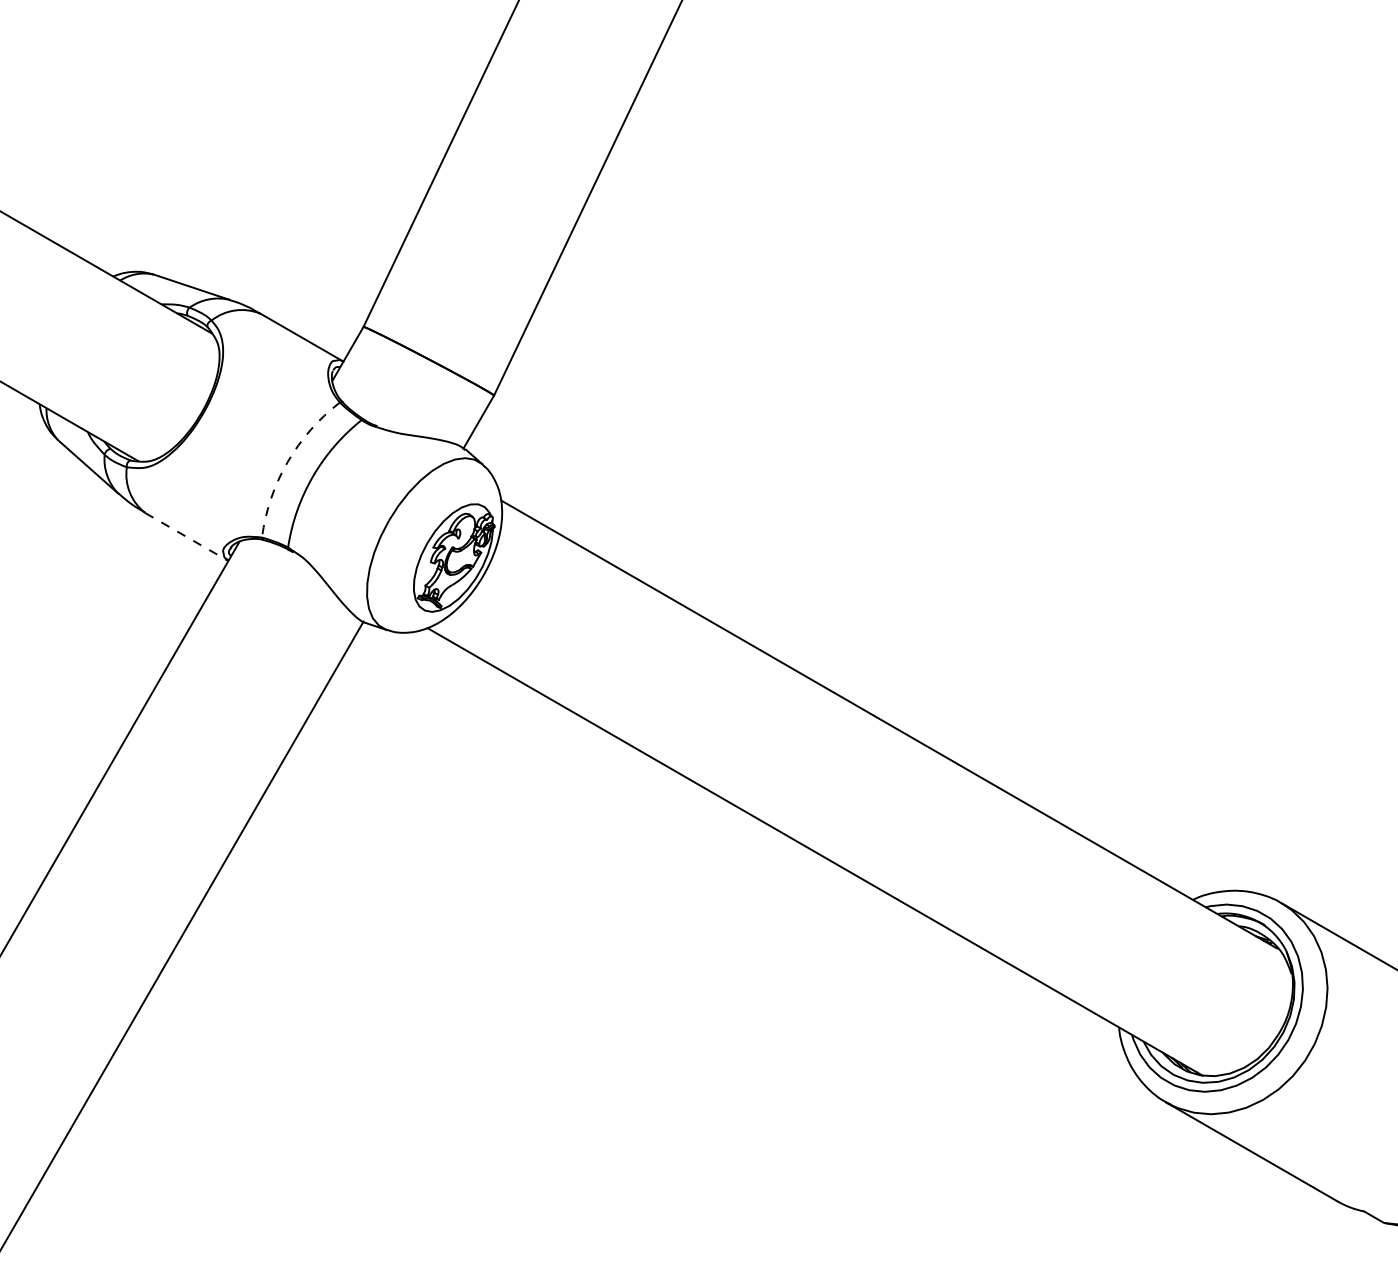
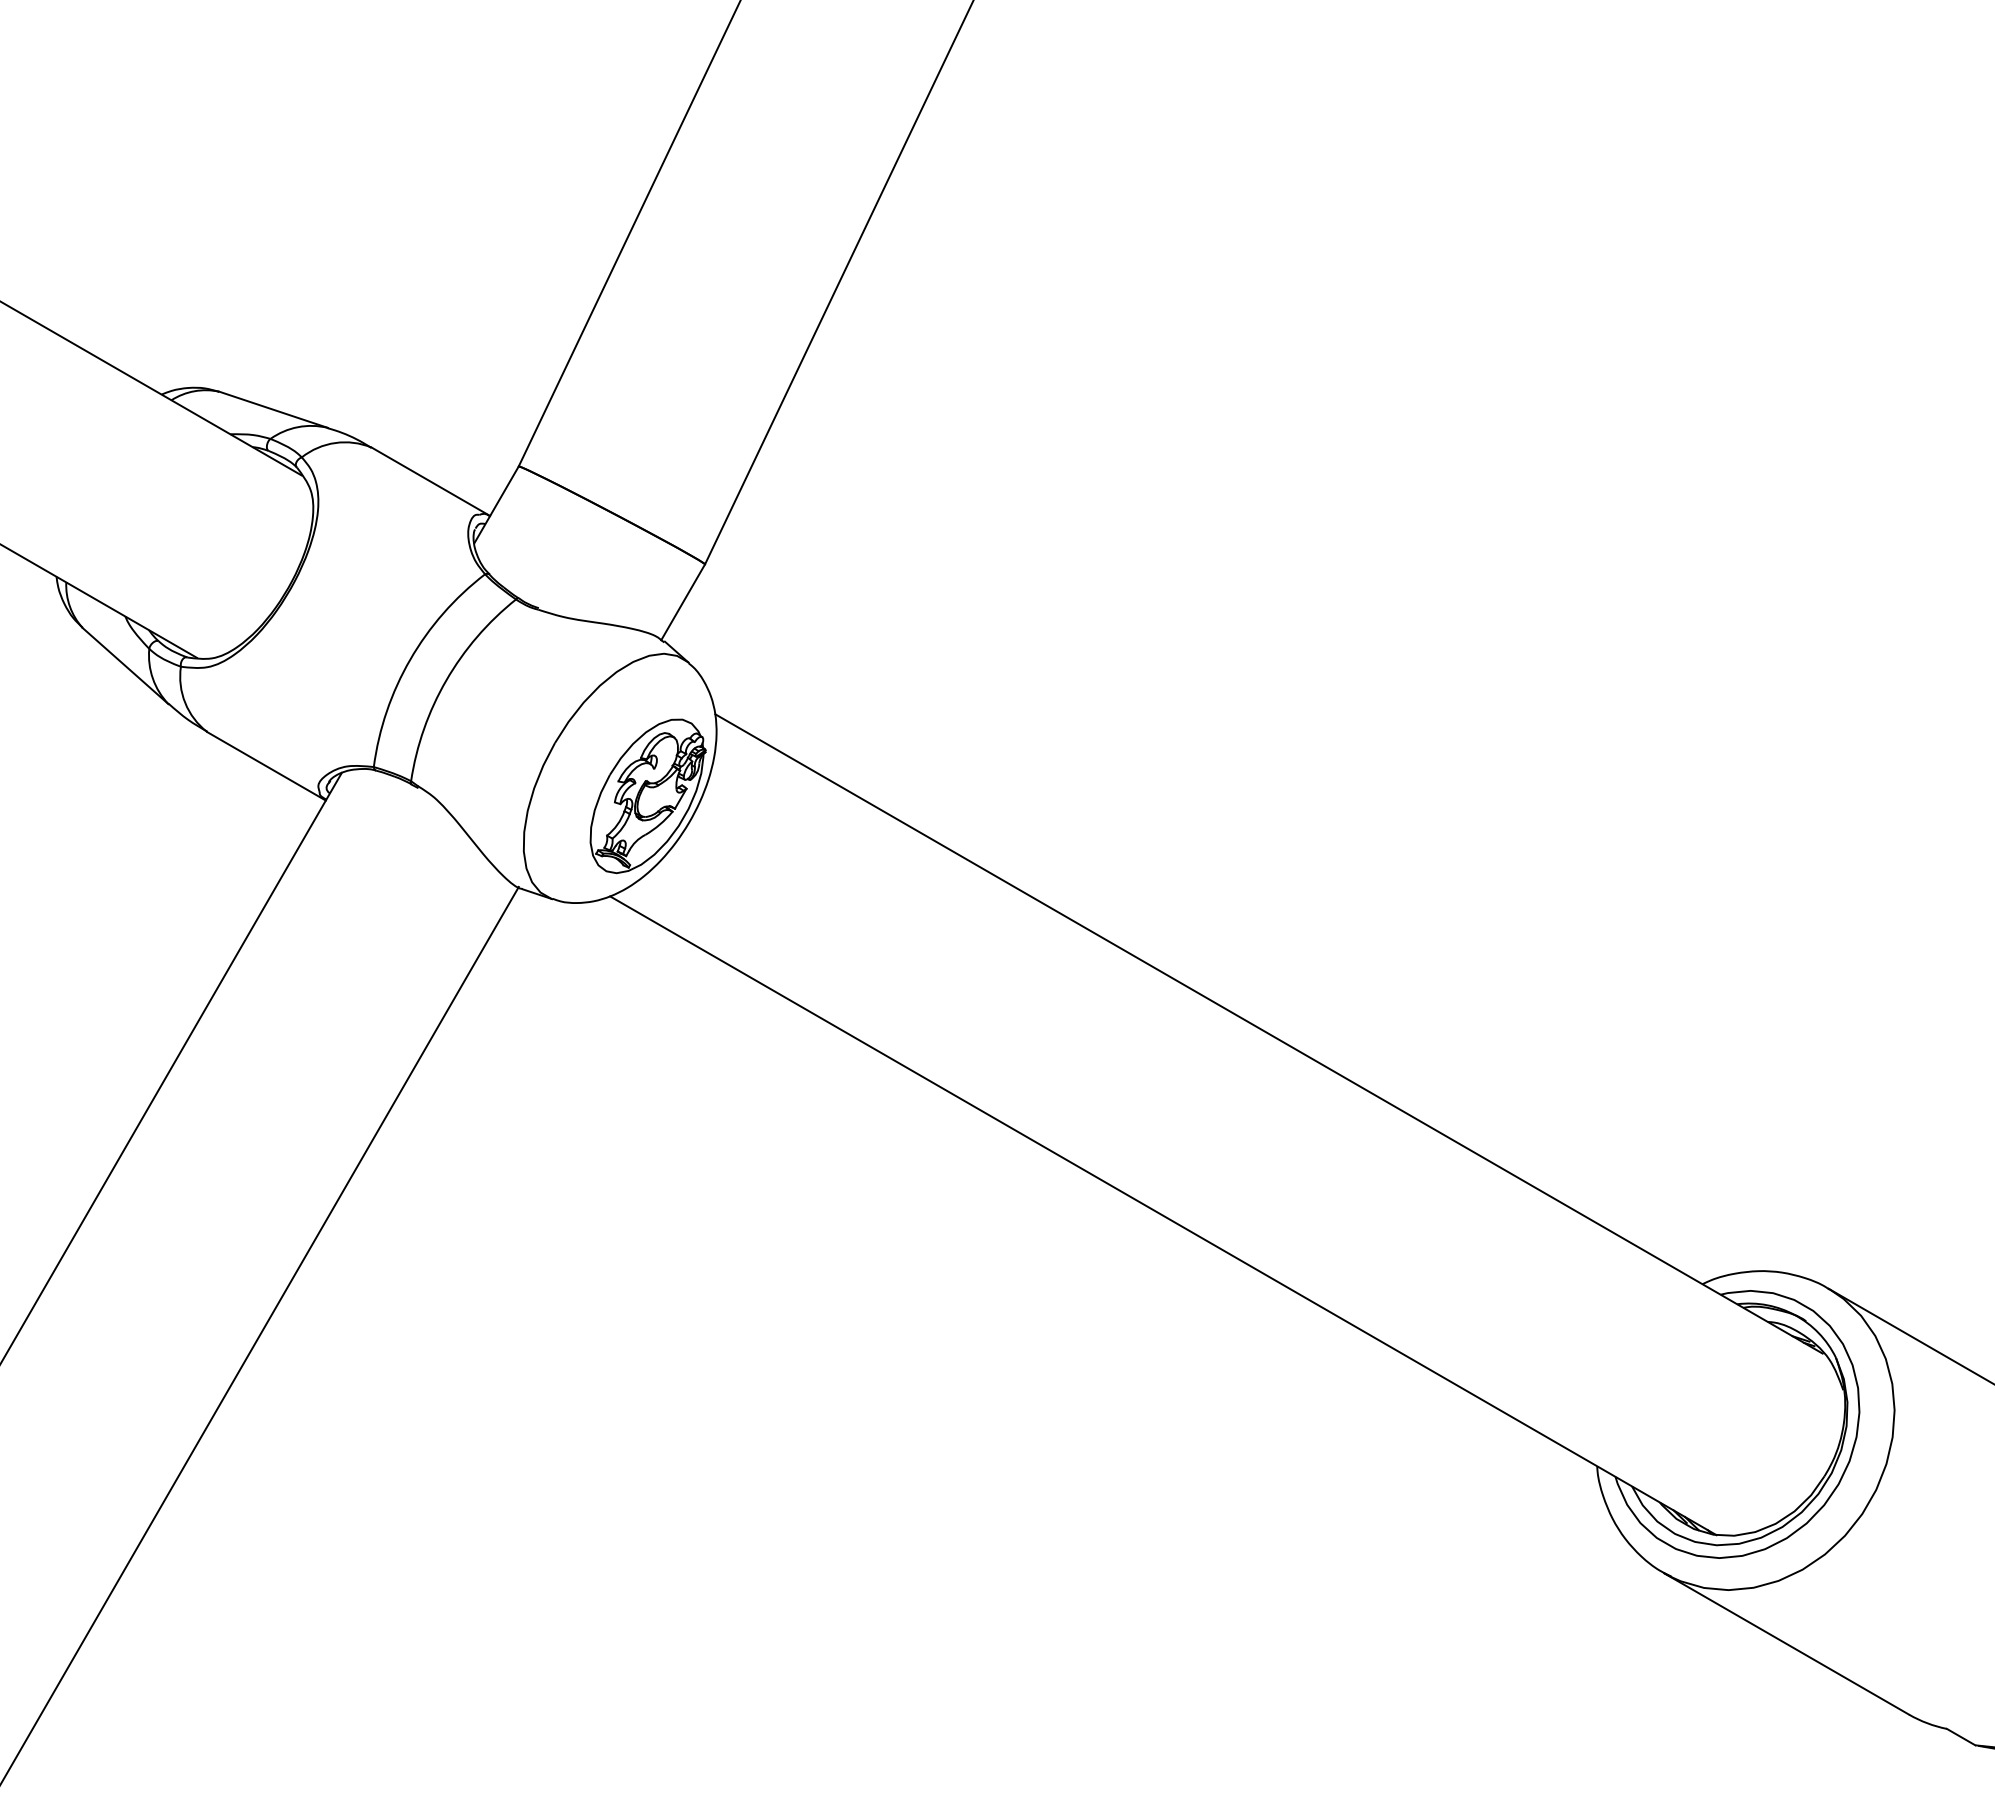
arc: (287, 462) -> (410, 659), dashed -> solid
line: (186, 537) -> (266, 766), dashed -> solid

